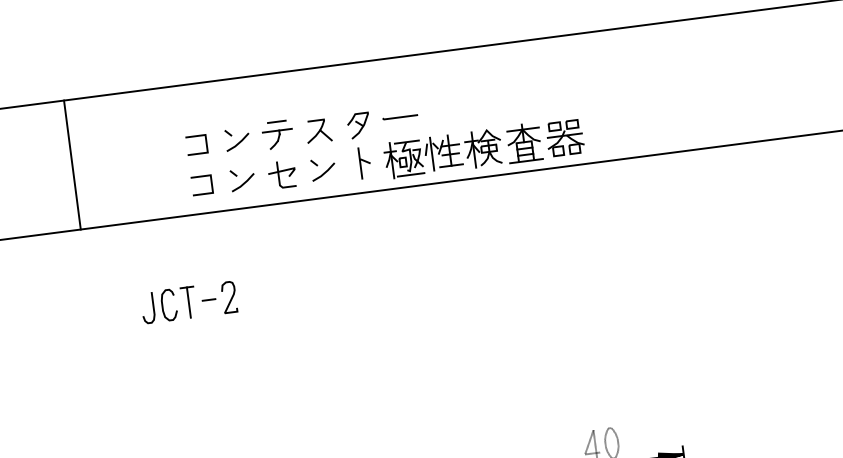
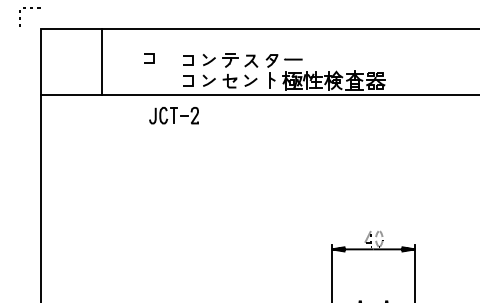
line: (120, 143) -> (149, 54), added
line: (71, 163) -> (101, 61), moved
part: (187, 302) -> (173, 115), moved

